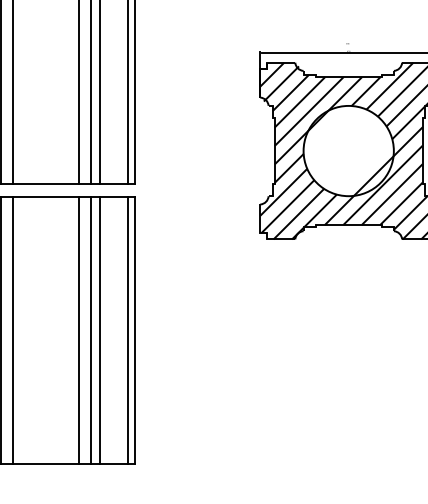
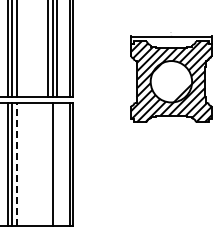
line: (13, 329) -> (17, 163), solid -> dashed
line: (78, 329) -> (47, 163), removed
line: (100, 329) -> (57, 163), removed

